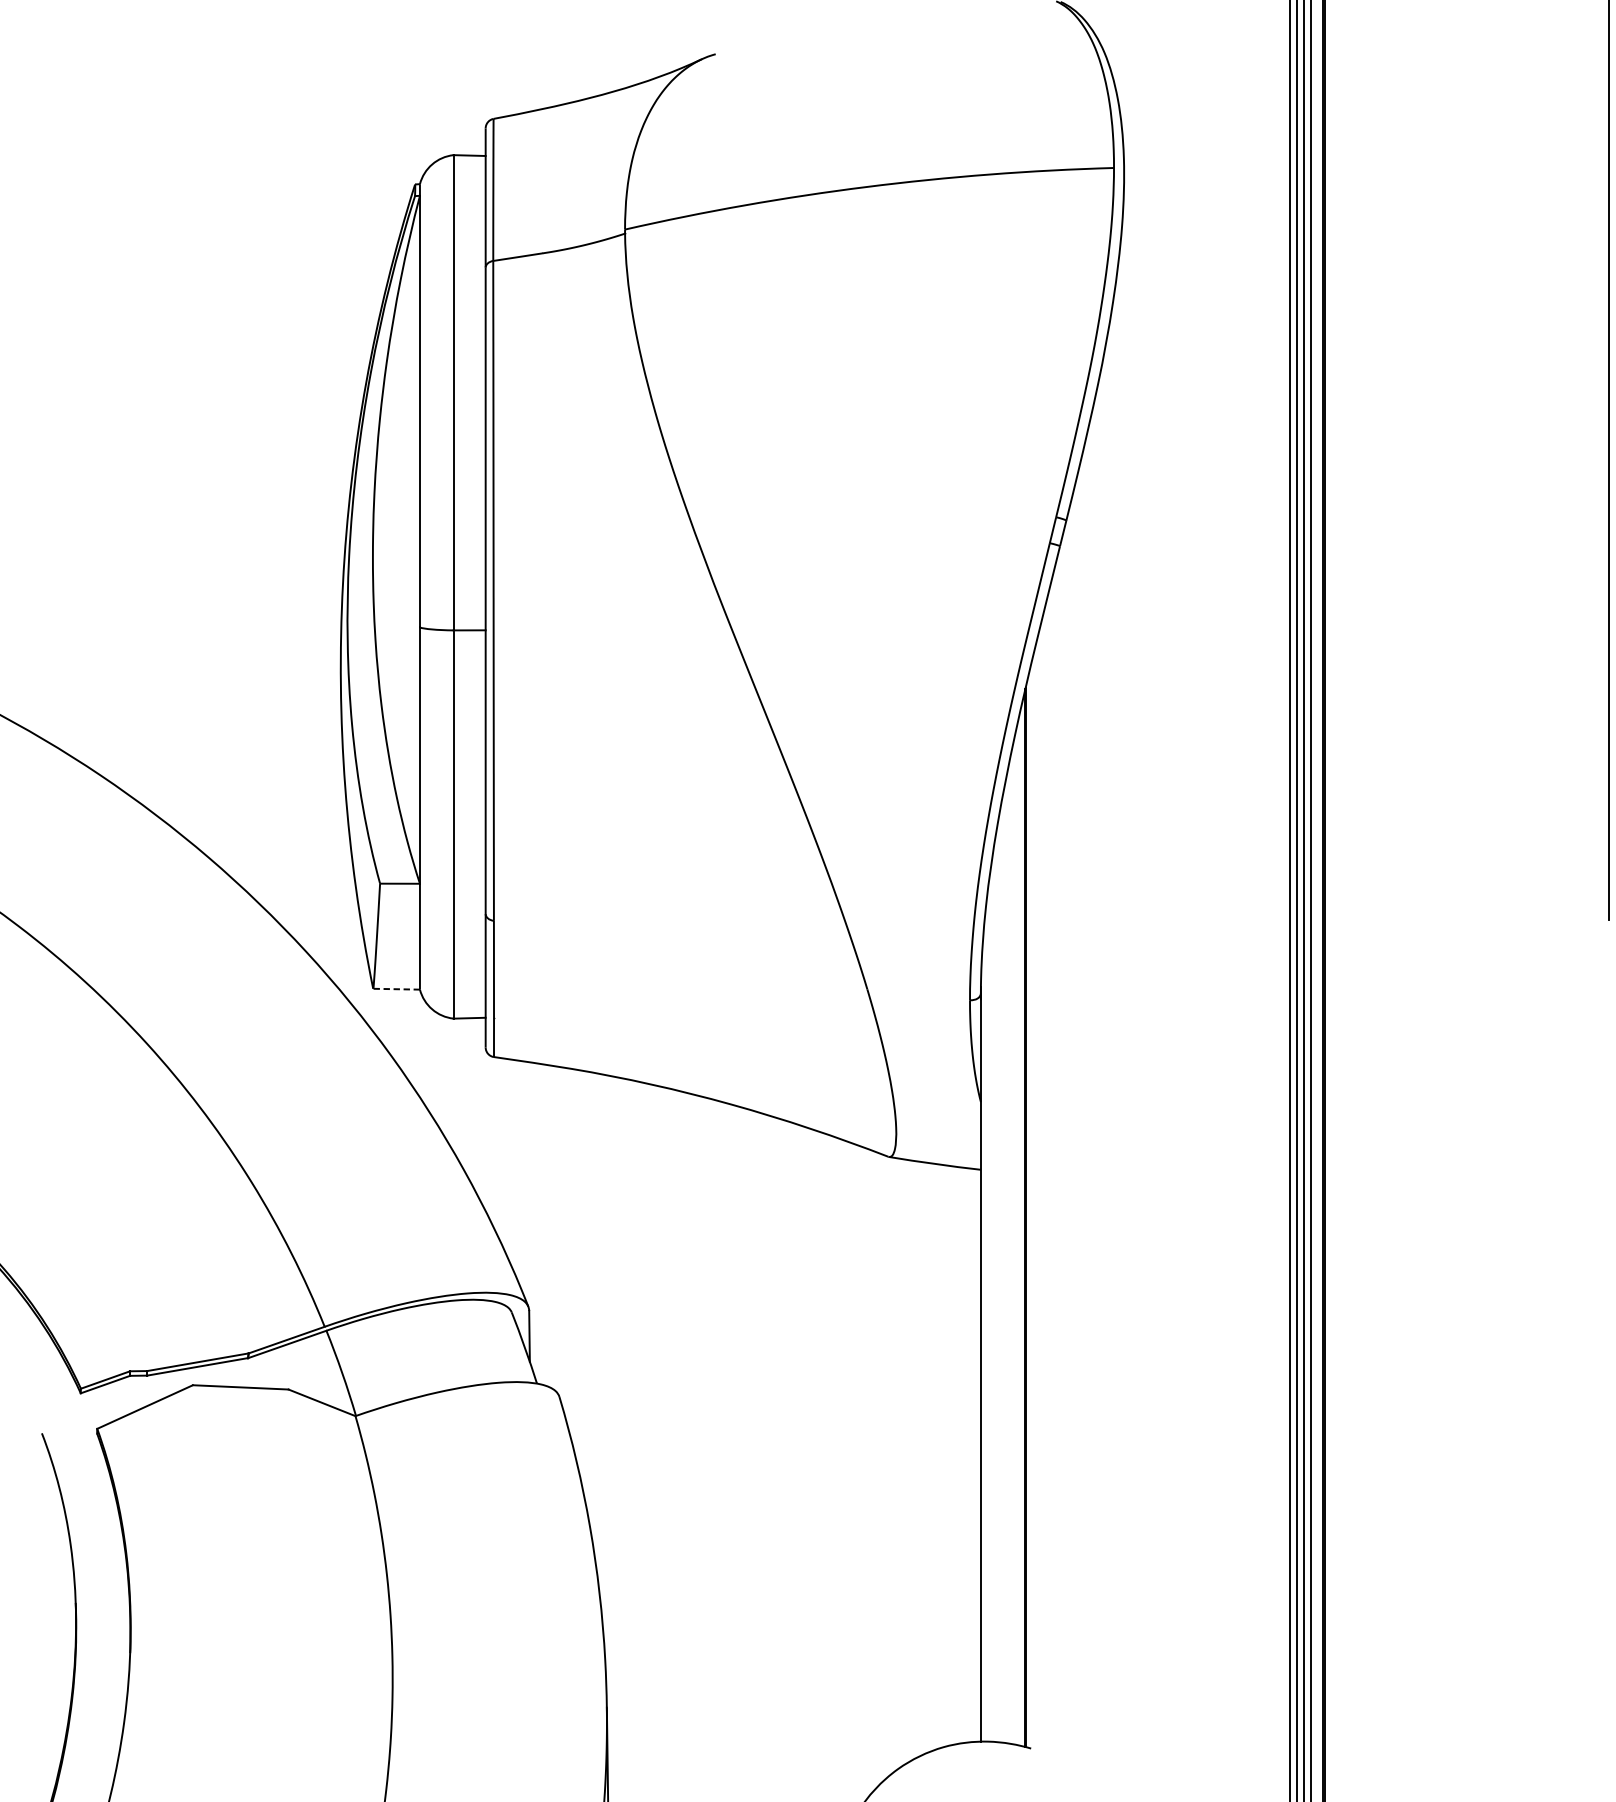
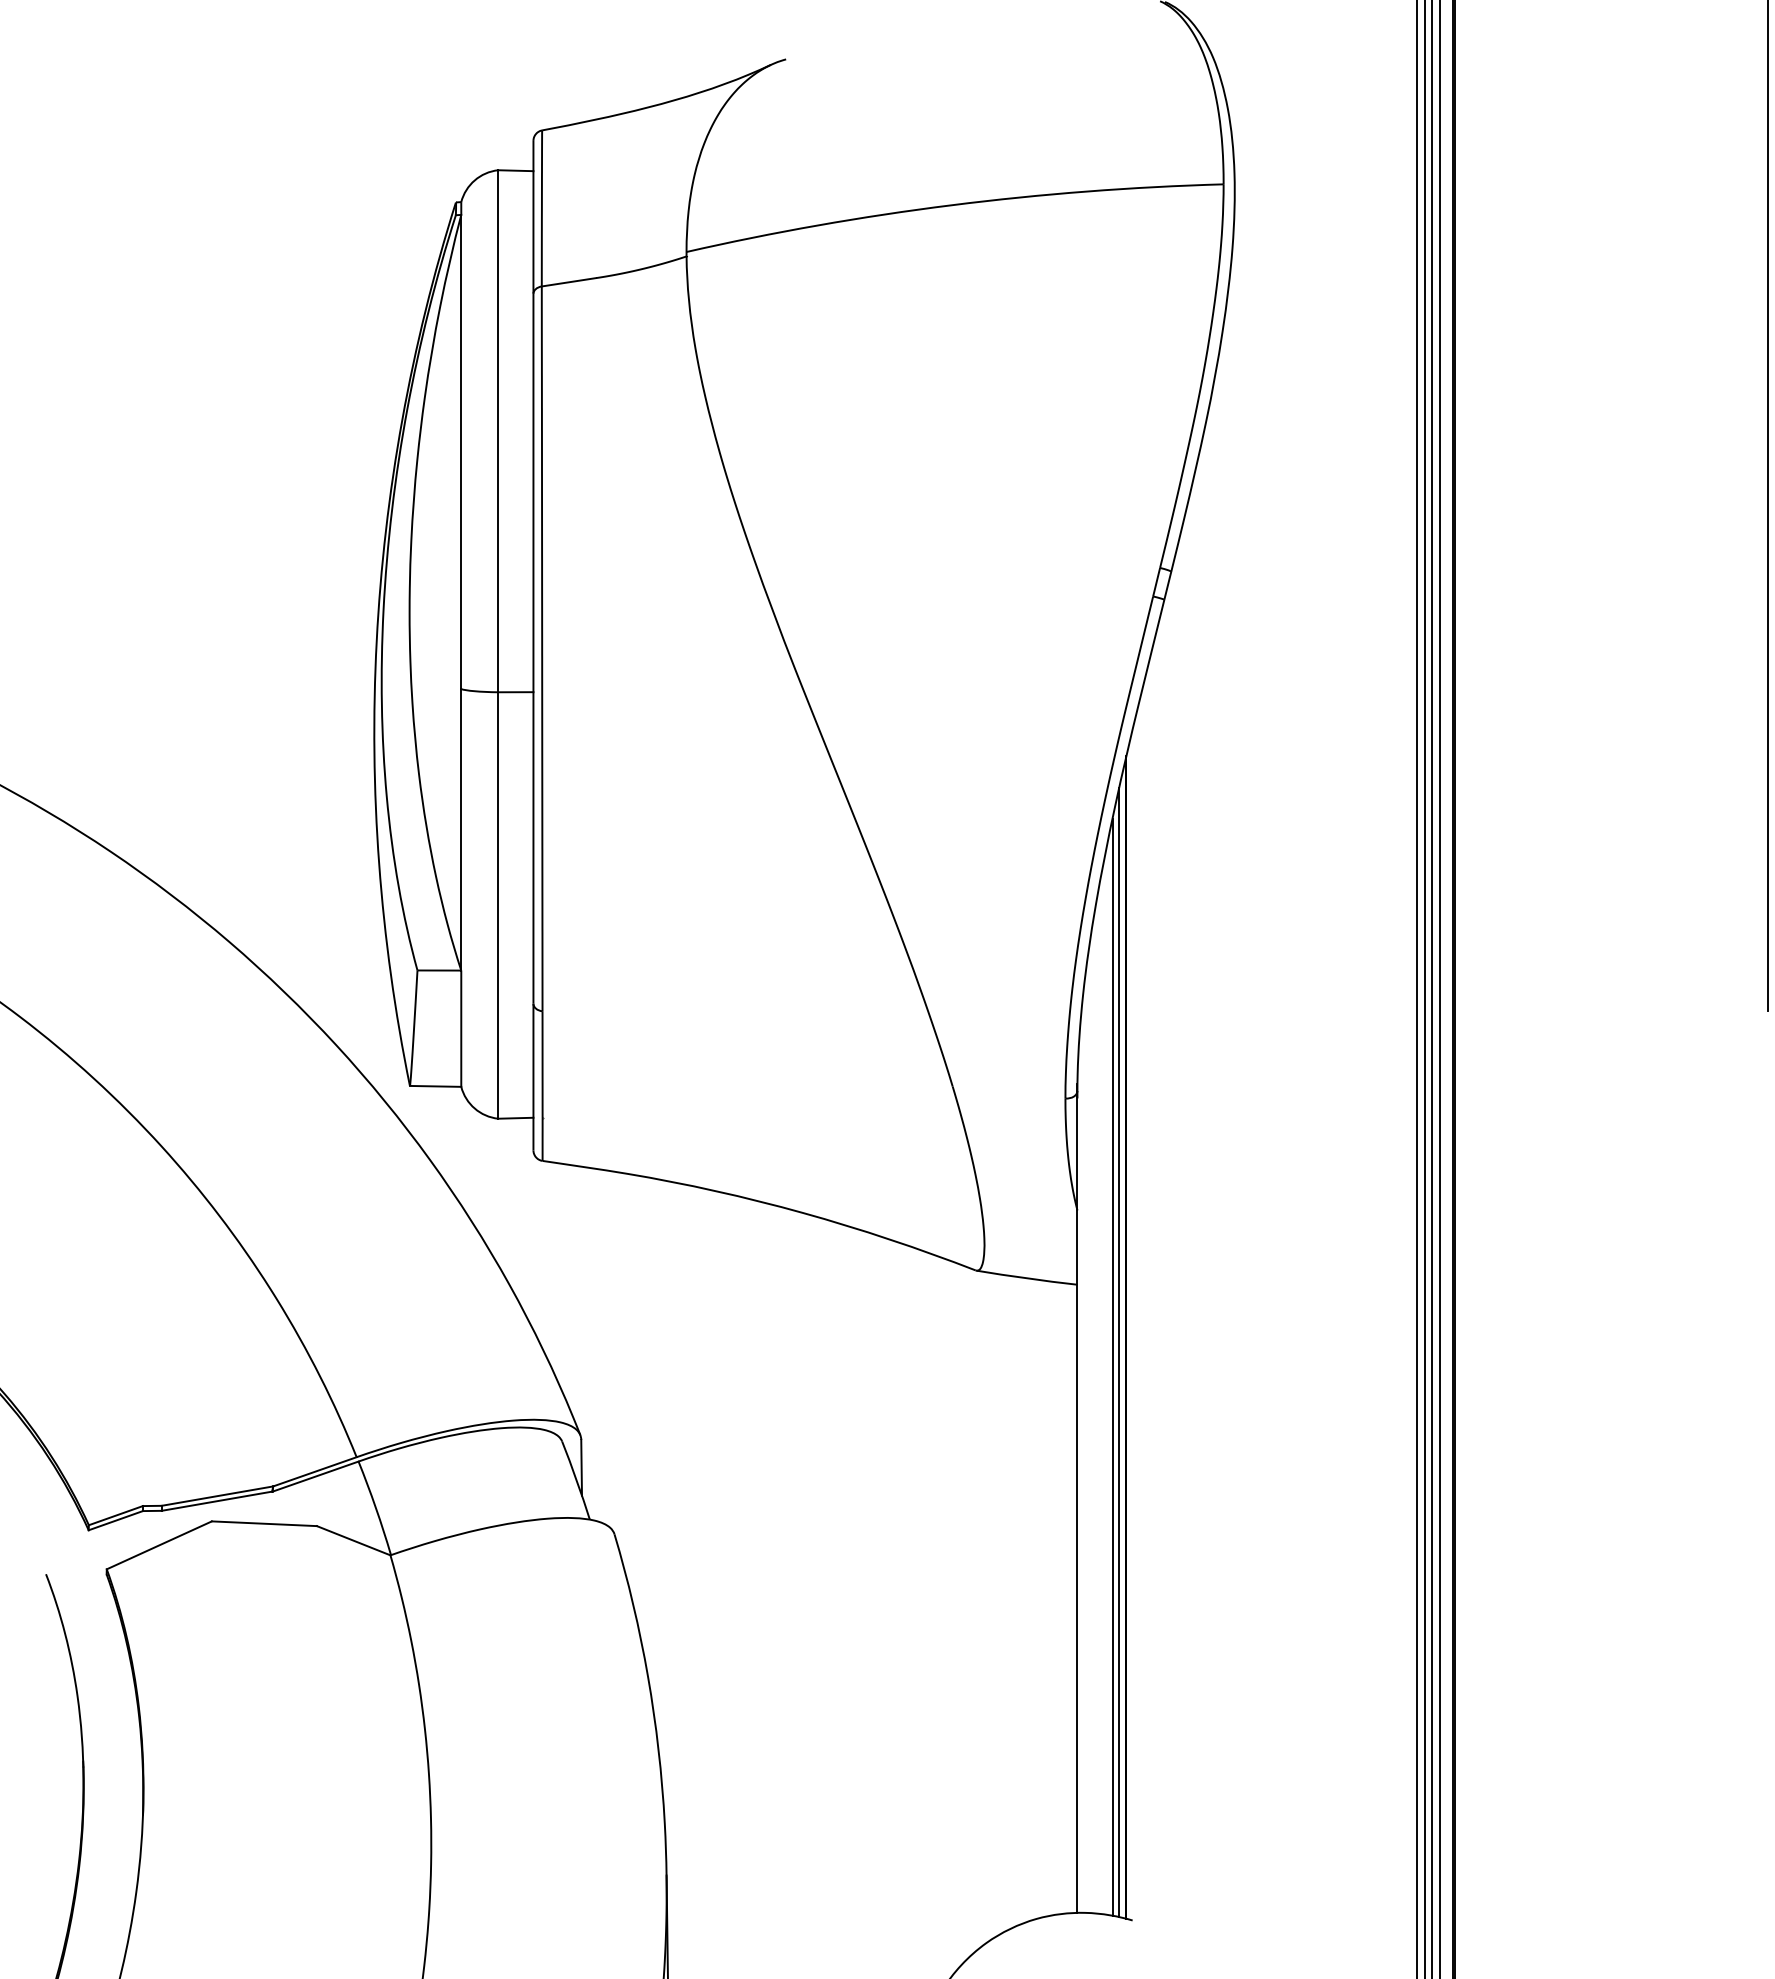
line: (396, 989) -> (435, 1086), dashed -> solid
line: (1019, 1231) -> (1119, 1352), added
line: (1012, 1244) -> (1112, 1366), added

